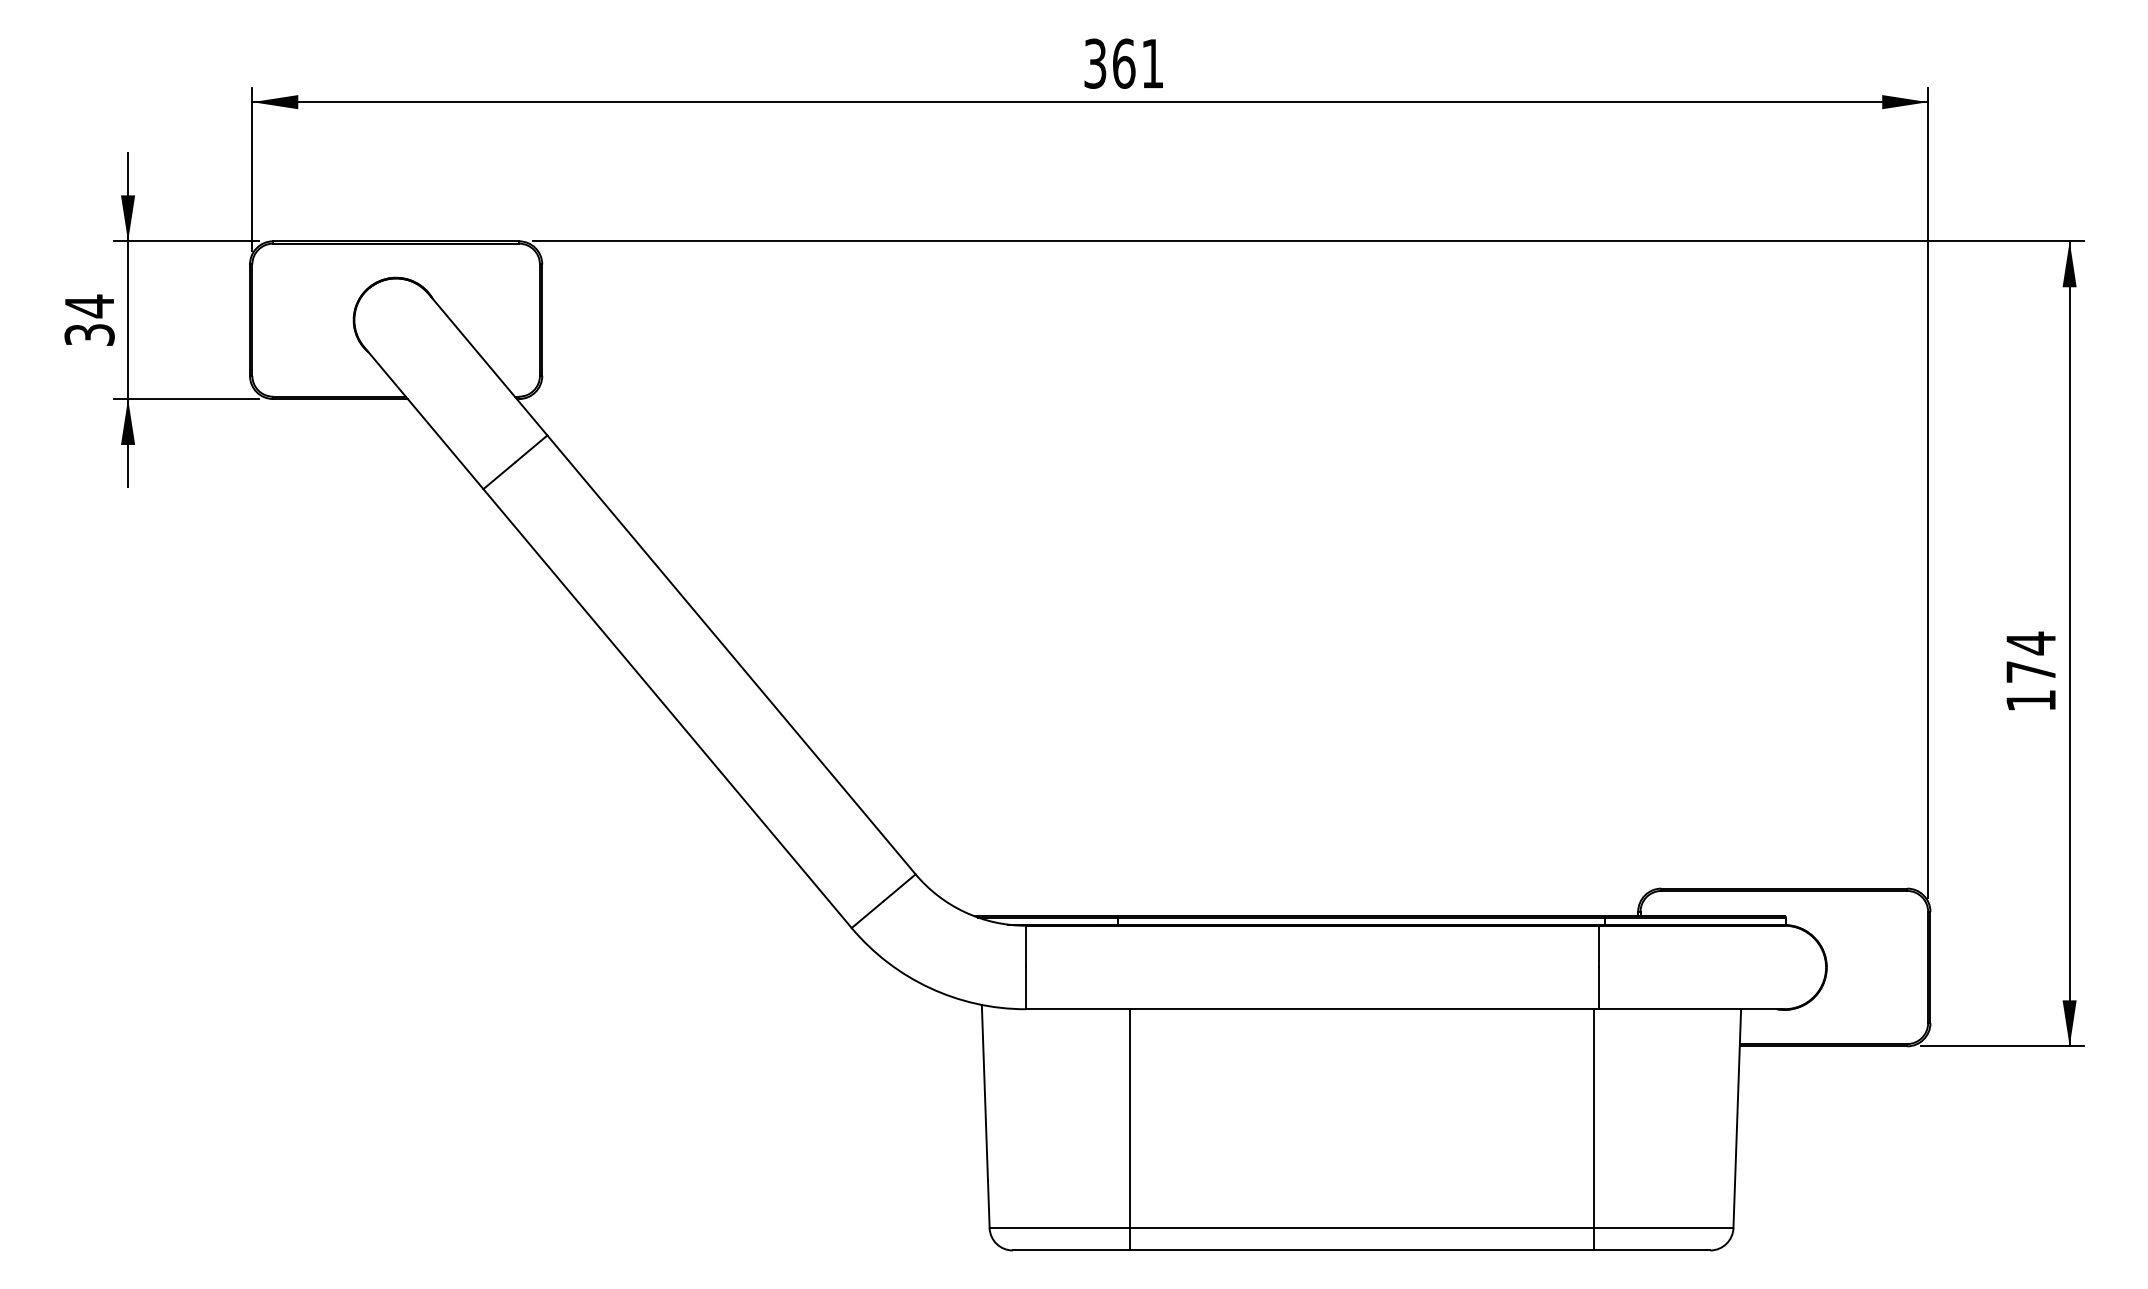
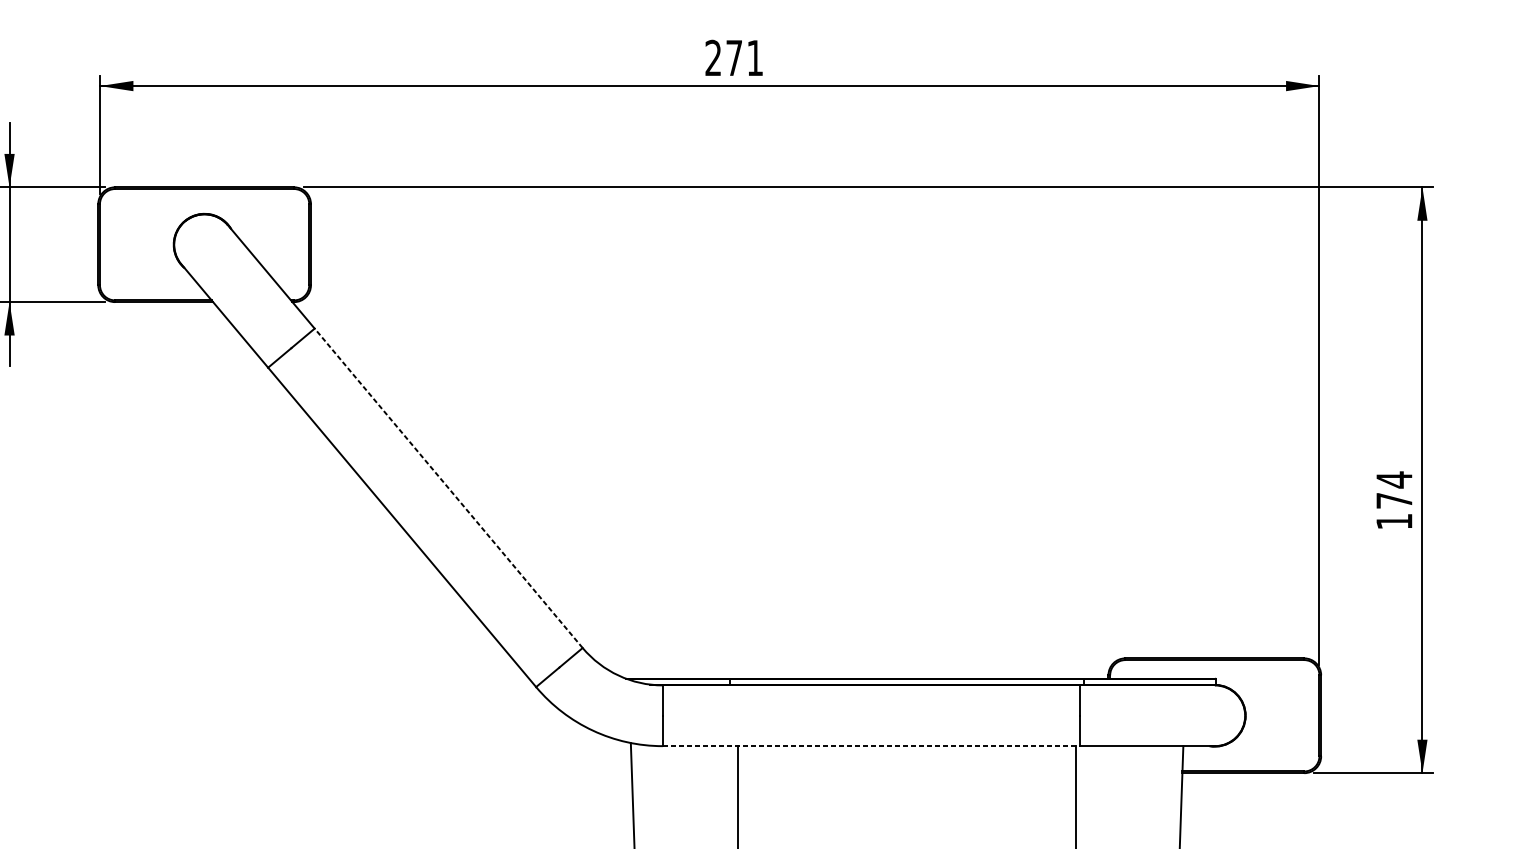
text: (1109, 63) -> (723, 57), 361 -> 271
line: (731, 654) -> (448, 488), solid -> dashed
line: (1312, 1009) -> (871, 746), solid -> dashed

